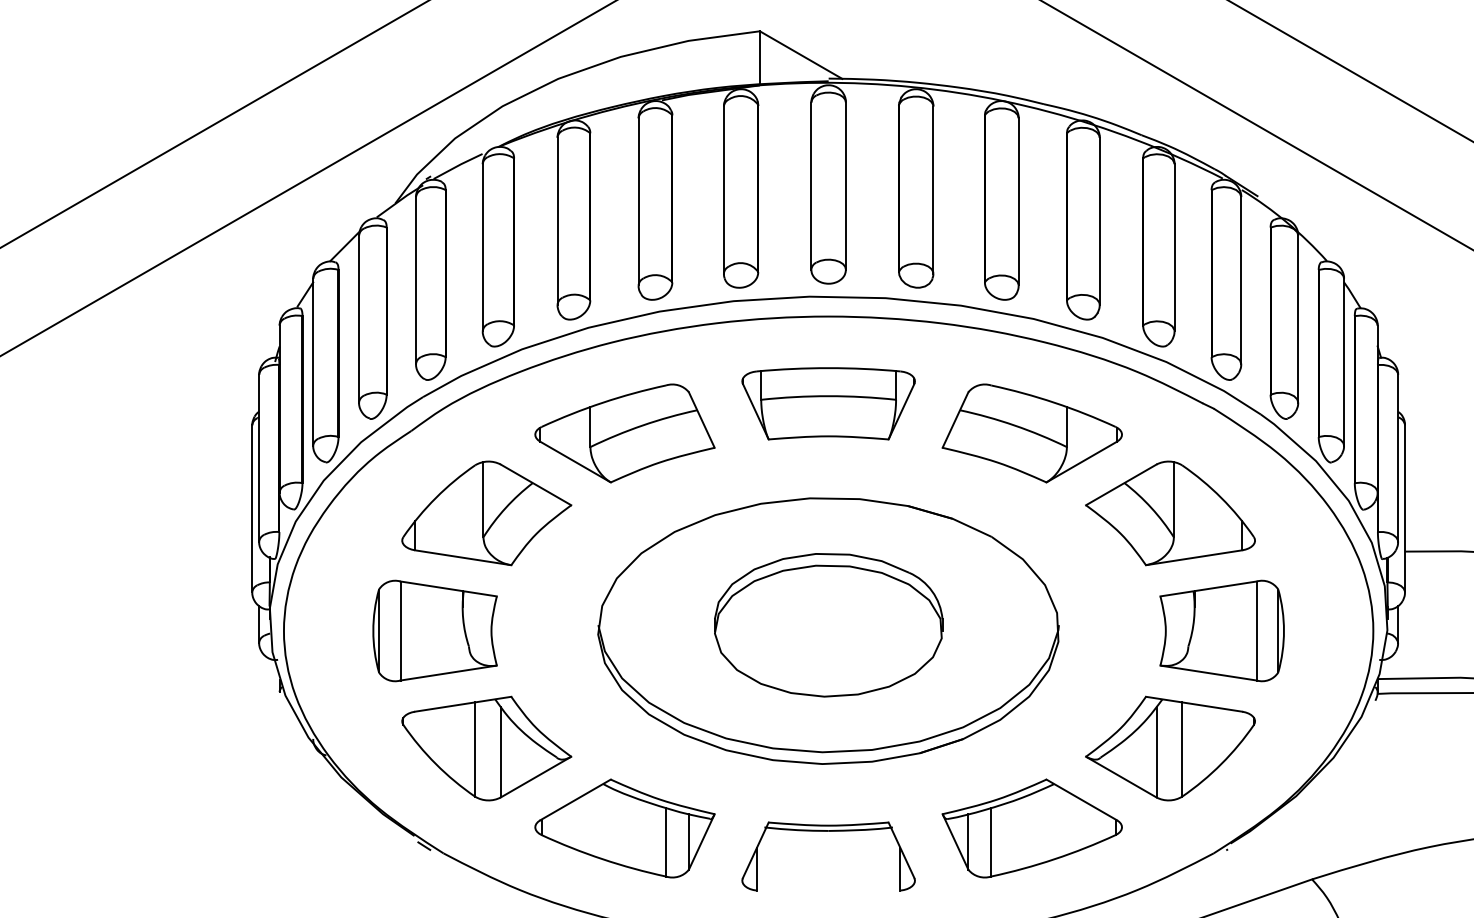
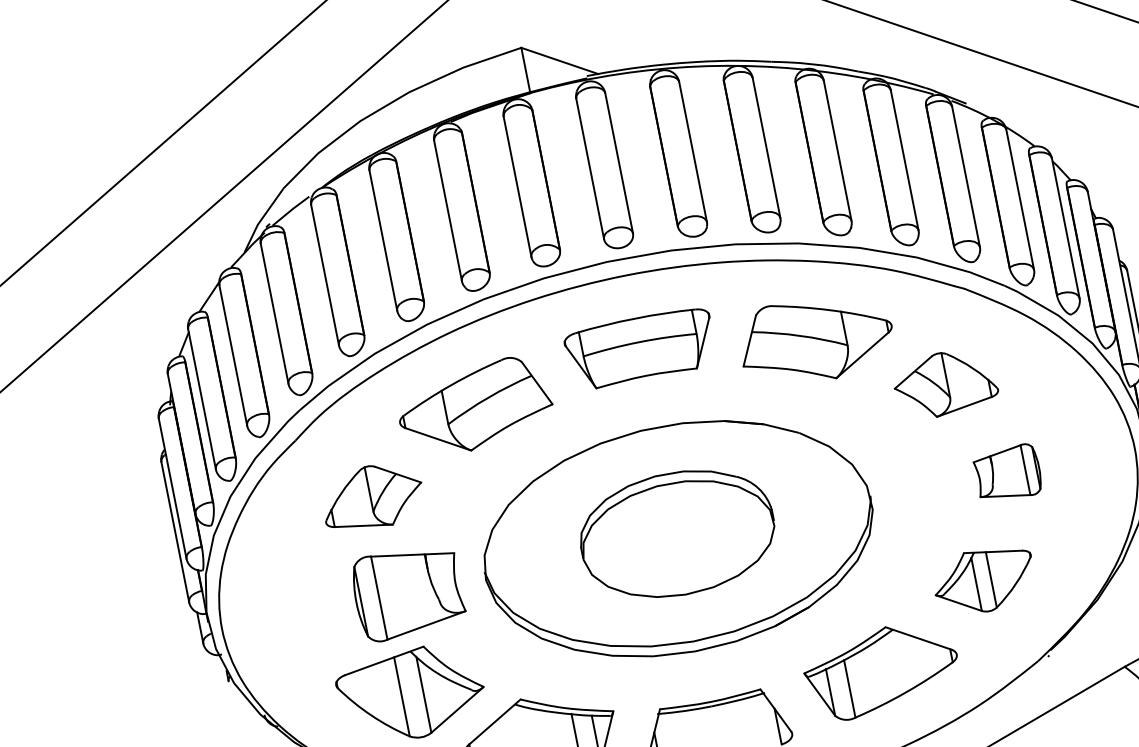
part: (486, 513) -> (372, 497), size x0.7
part: (1170, 513) -> (945, 383), size x0.7
part: (434, 630) -> (407, 592), moved
part: (1221, 630) -> (1007, 473), size x0.6
part: (1170, 748) -> (984, 580), size x0.7

